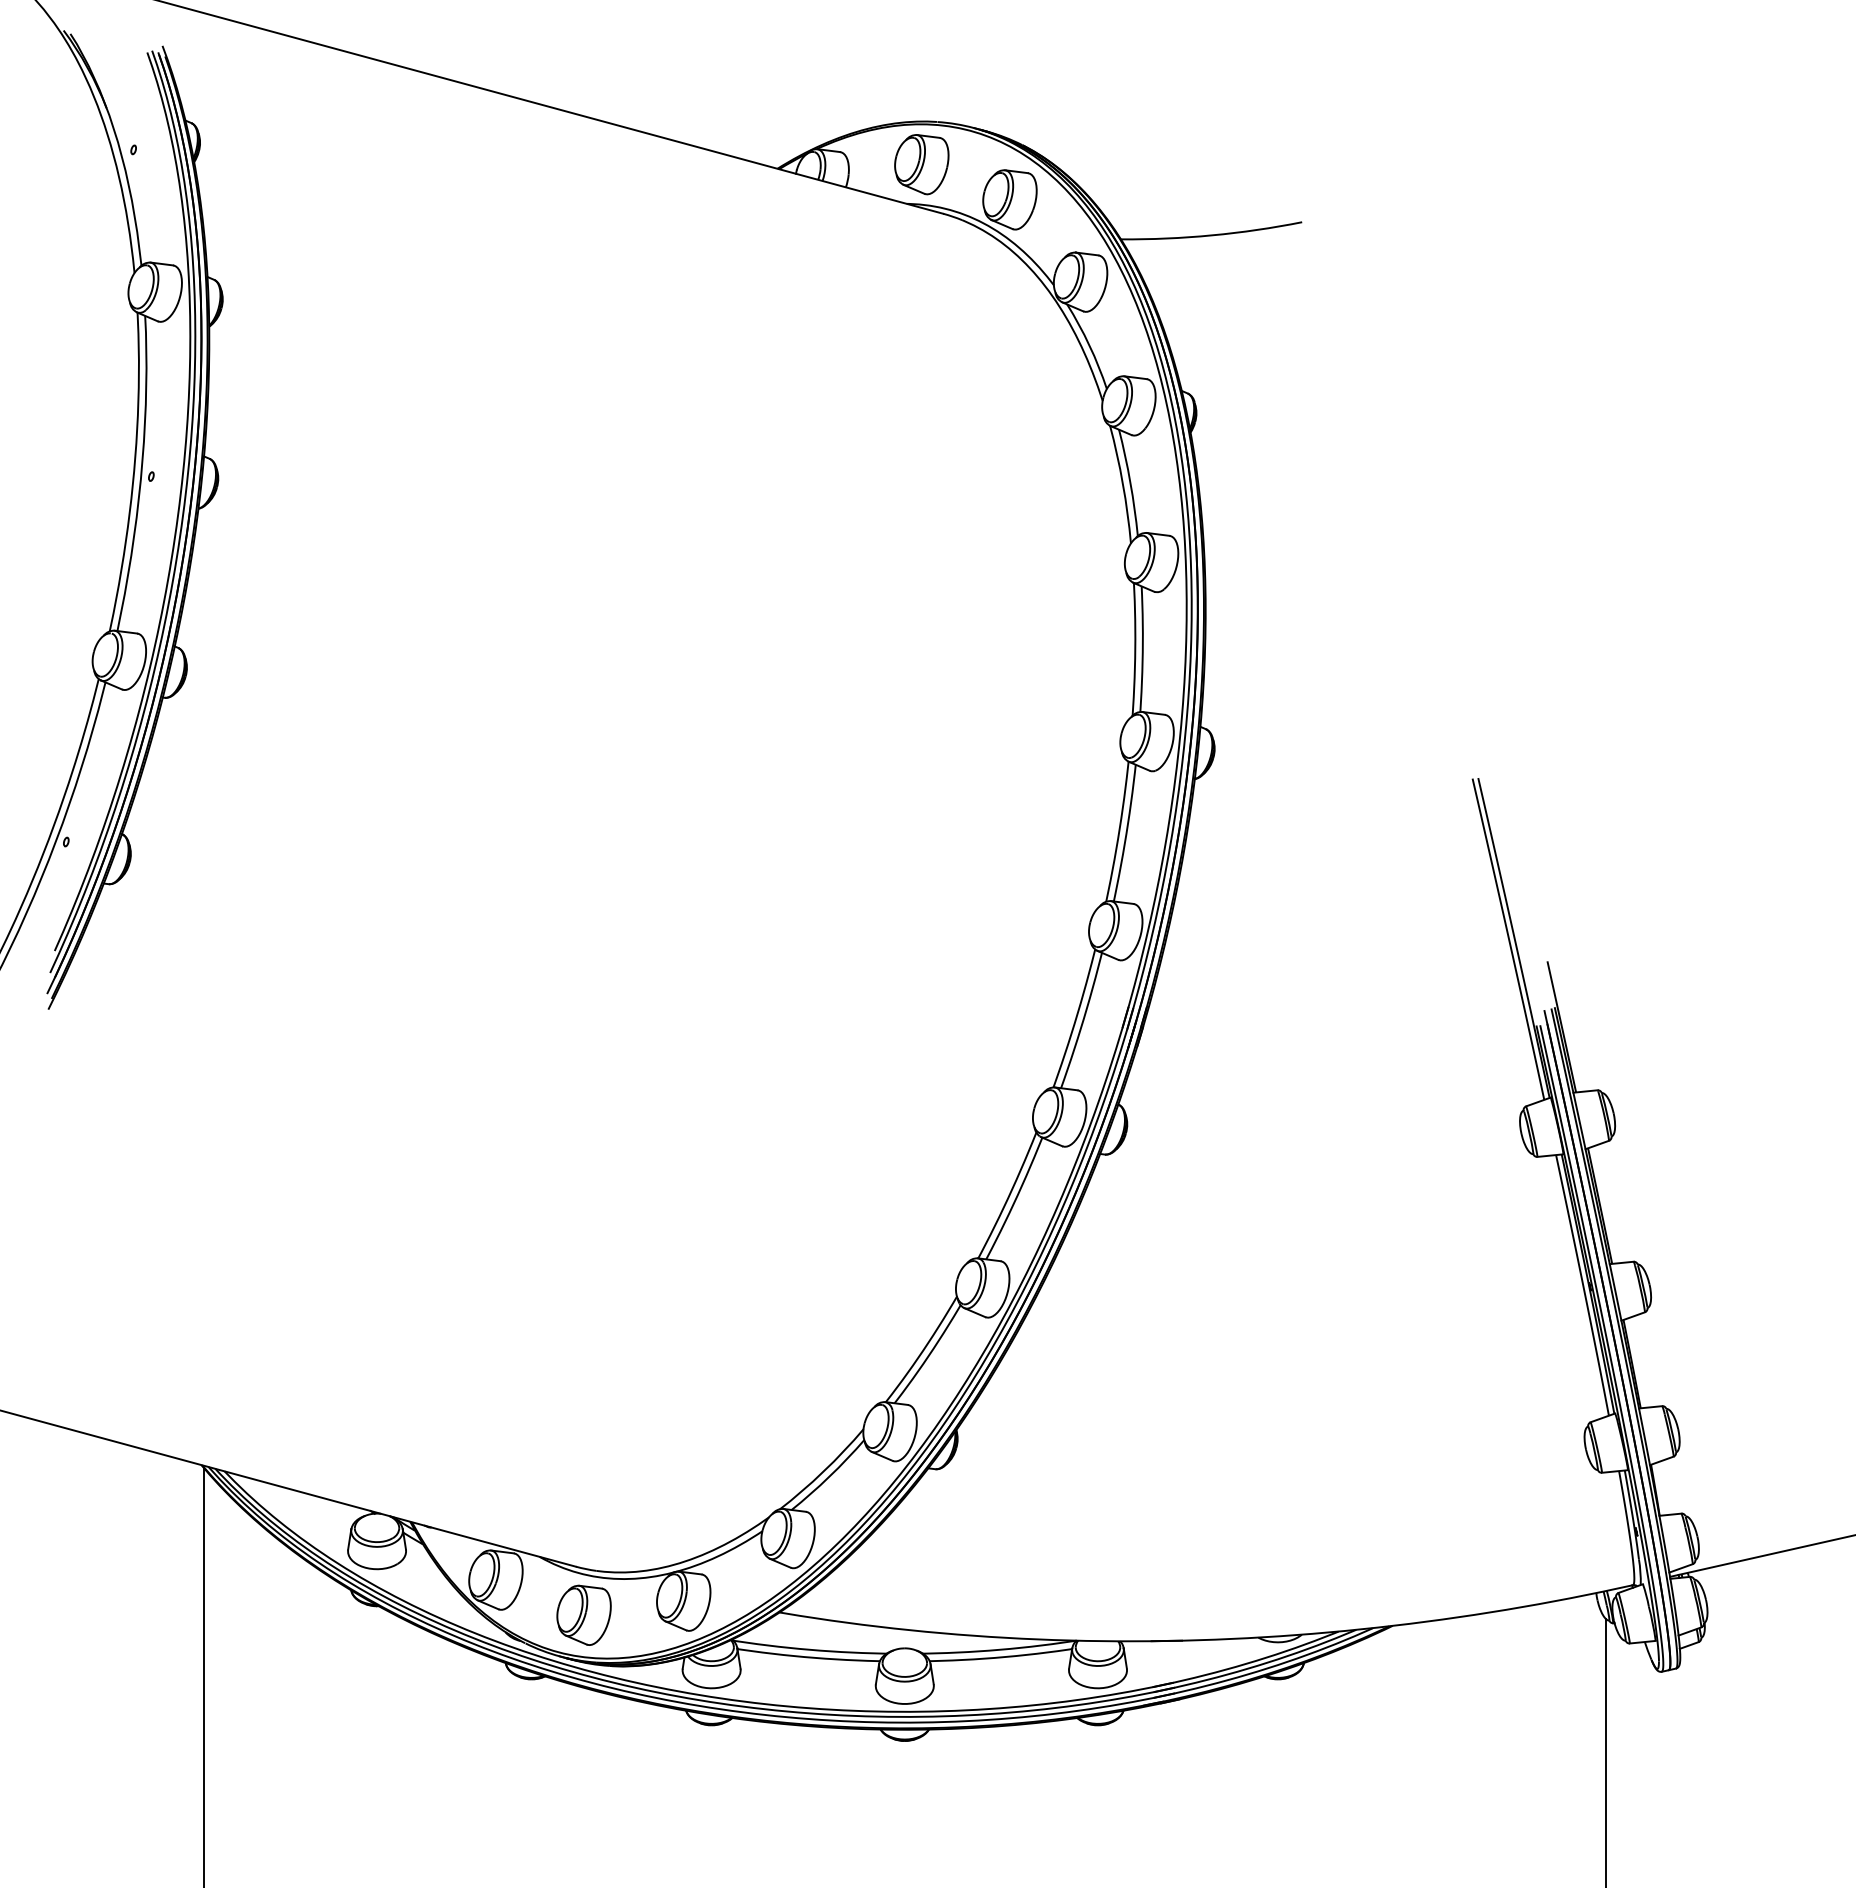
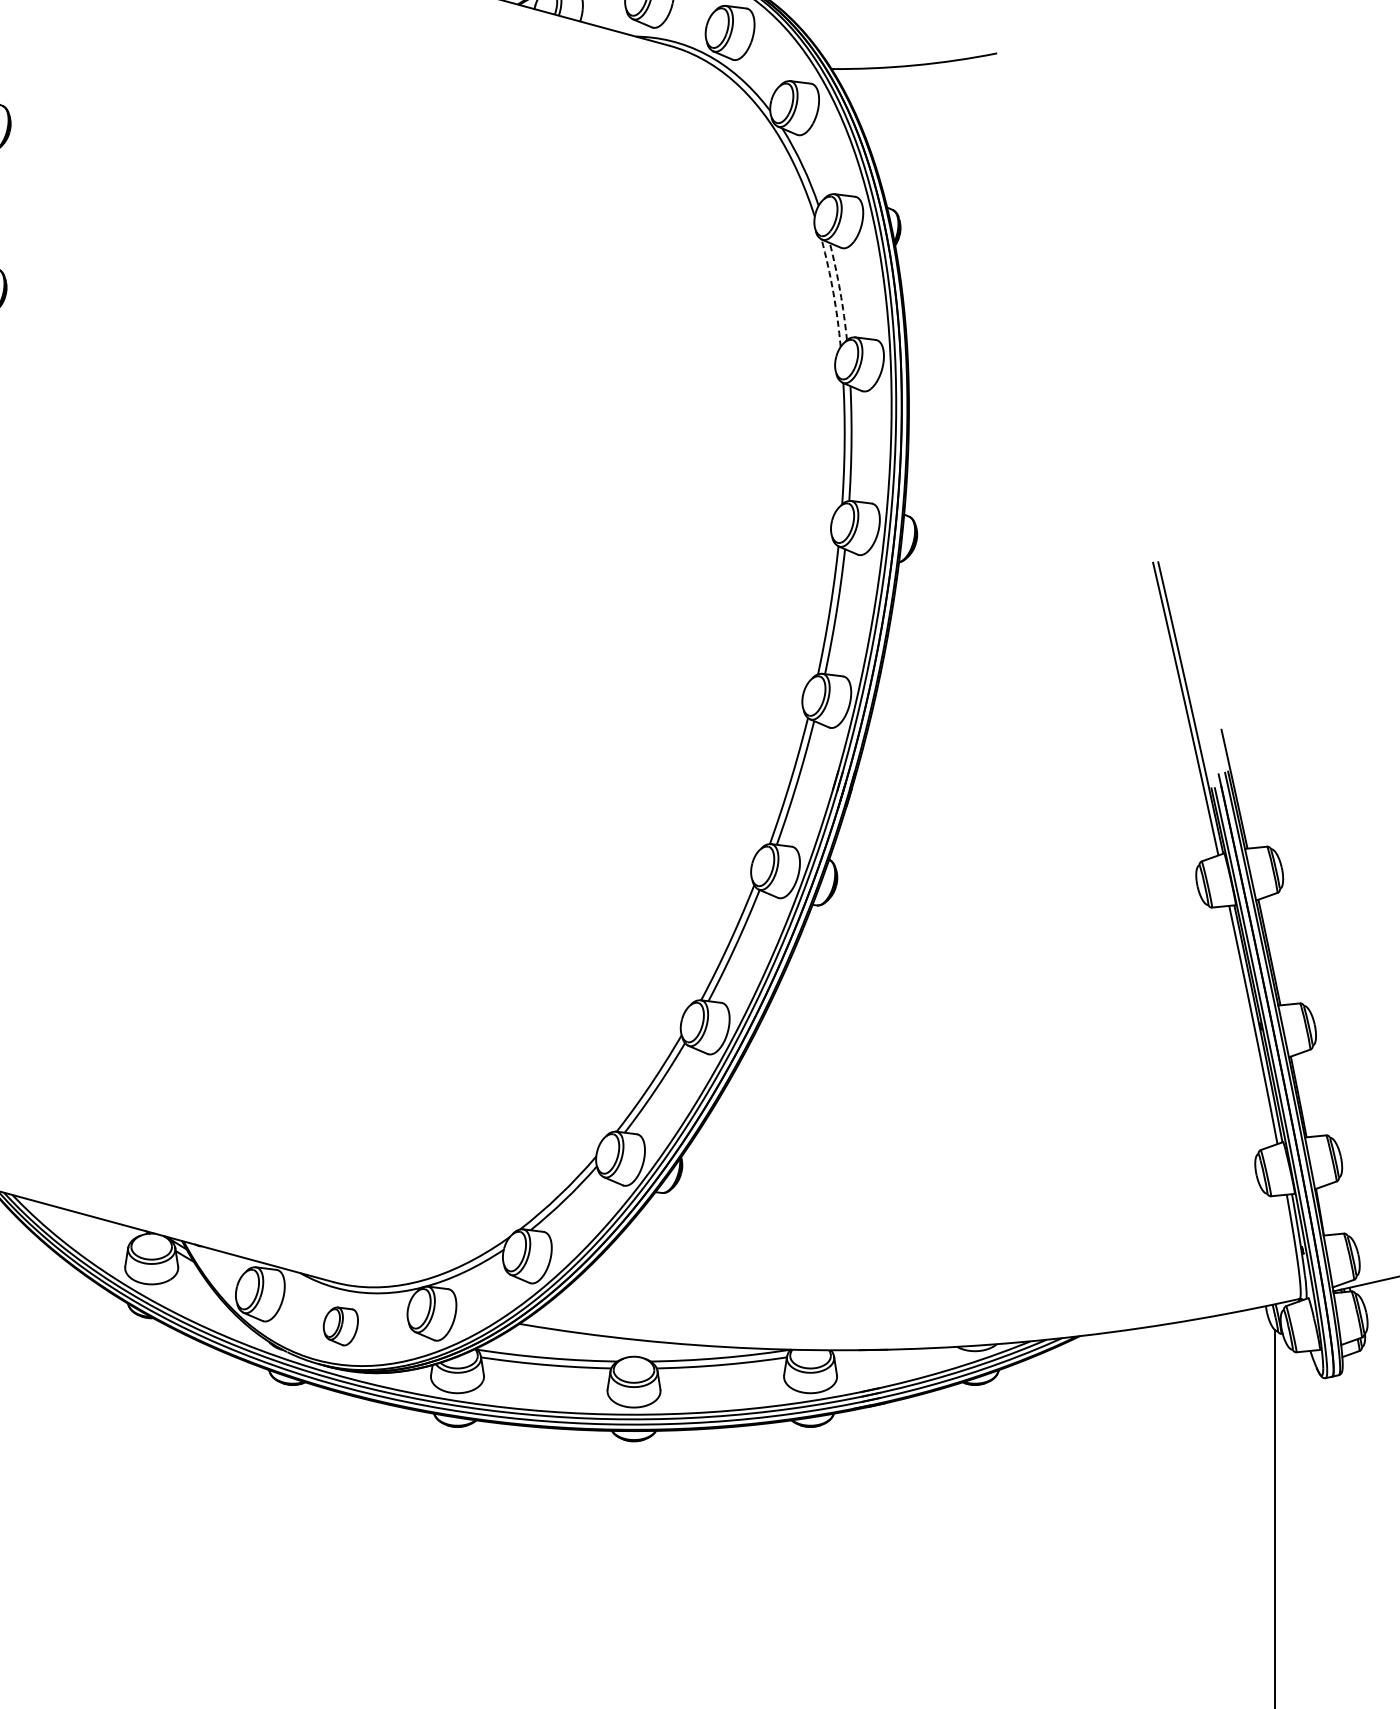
arc: (1130, 482) -> (840, 291), solid -> dashed
arc: (1122, 484) -> (832, 293), solid -> dashed
part: (583, 1614) -> (340, 1325), size x0.7

